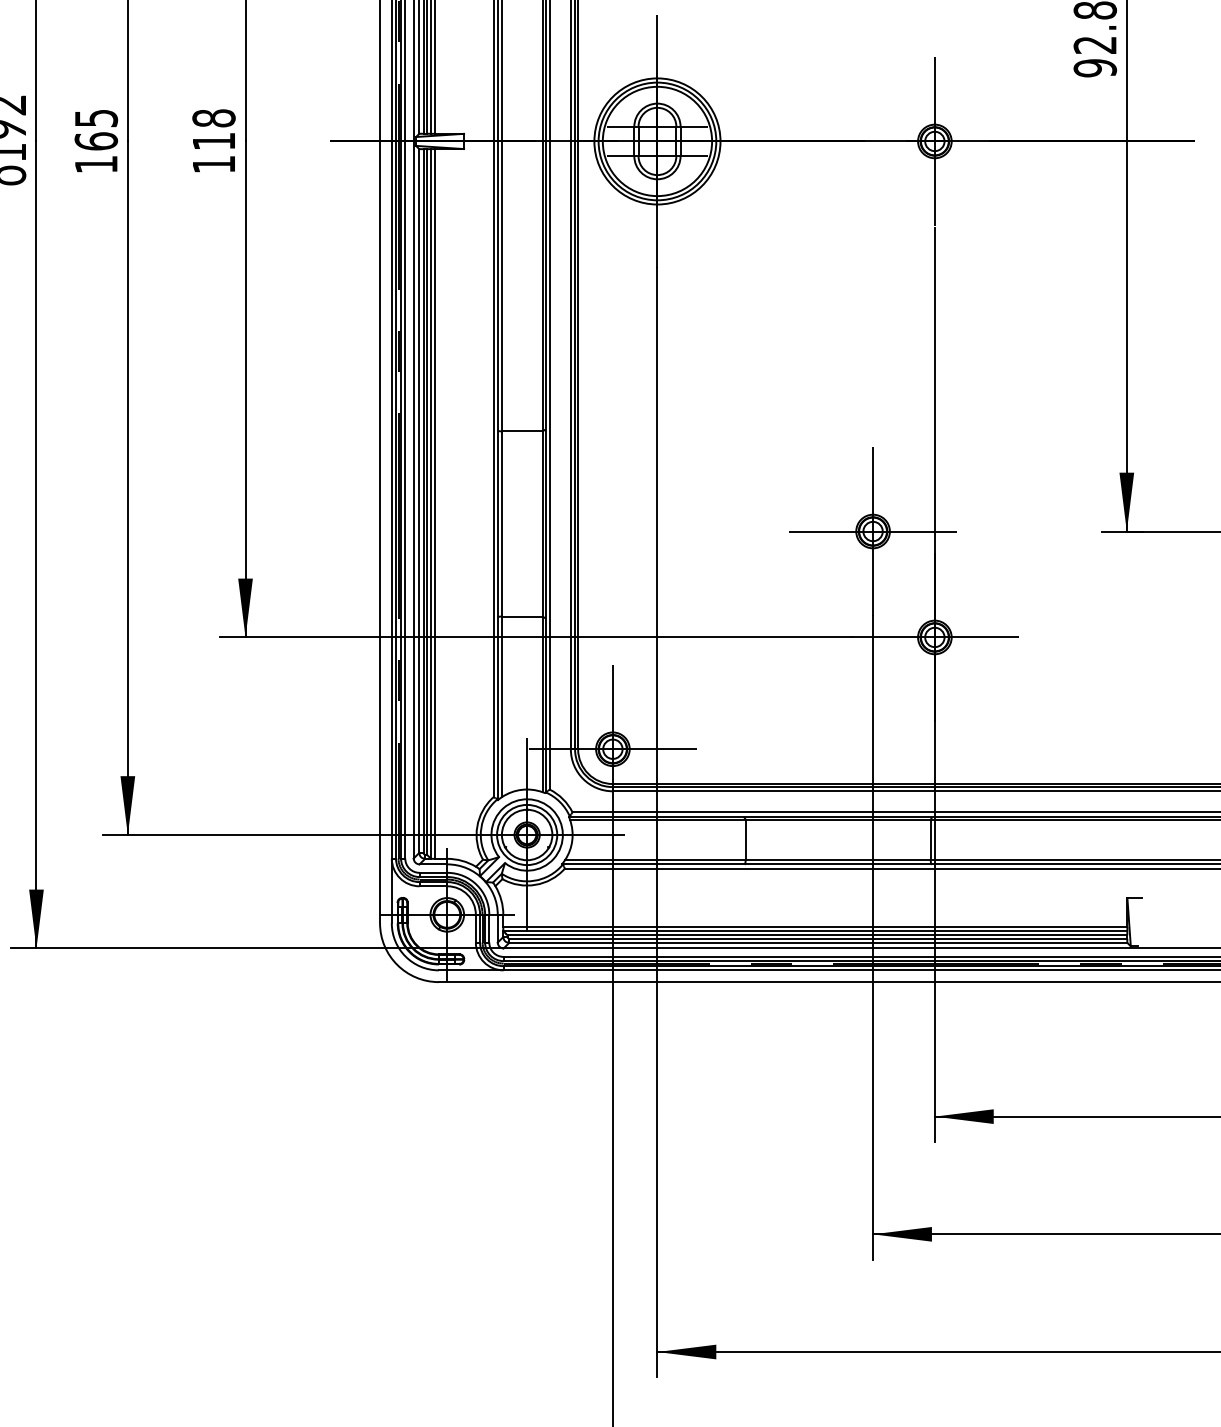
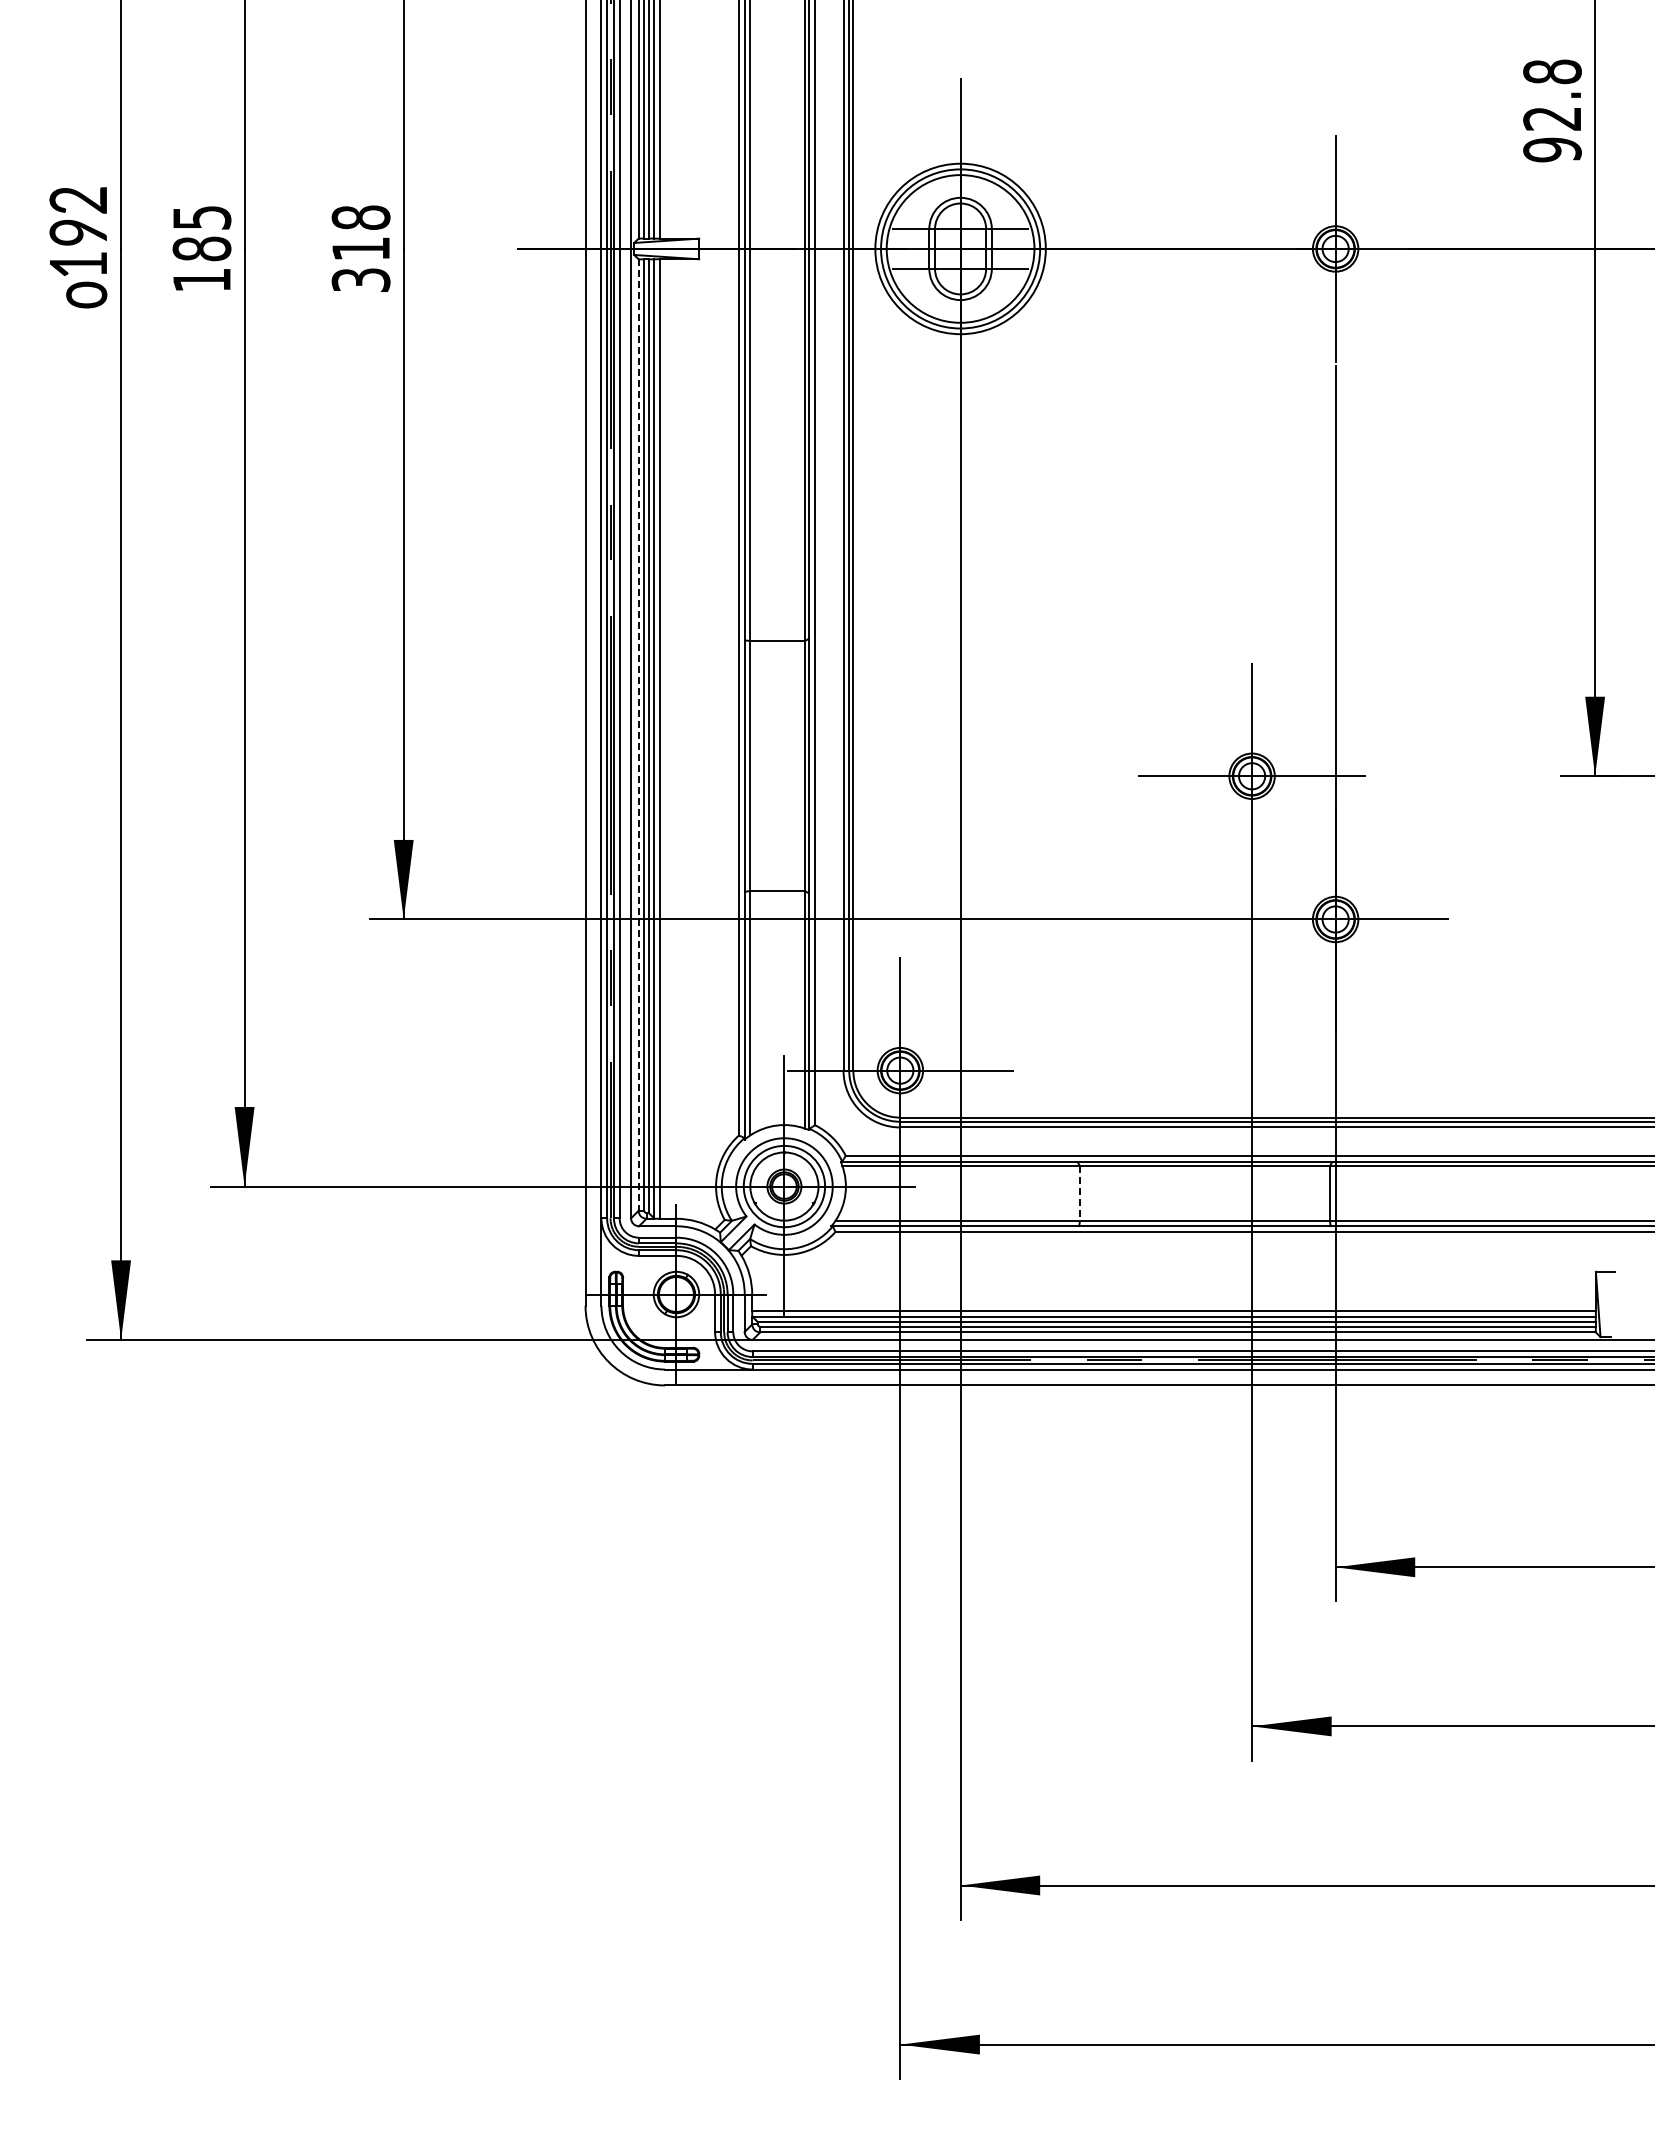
text: (95, 141) -> (201, 248), 165 -> 185
text: (213, 164) -> (360, 279), 118 -> 318
line: (419, 501) -> (638, 735), solid -> dashed
line: (745, 840) -> (1079, 1193), solid -> dashed

